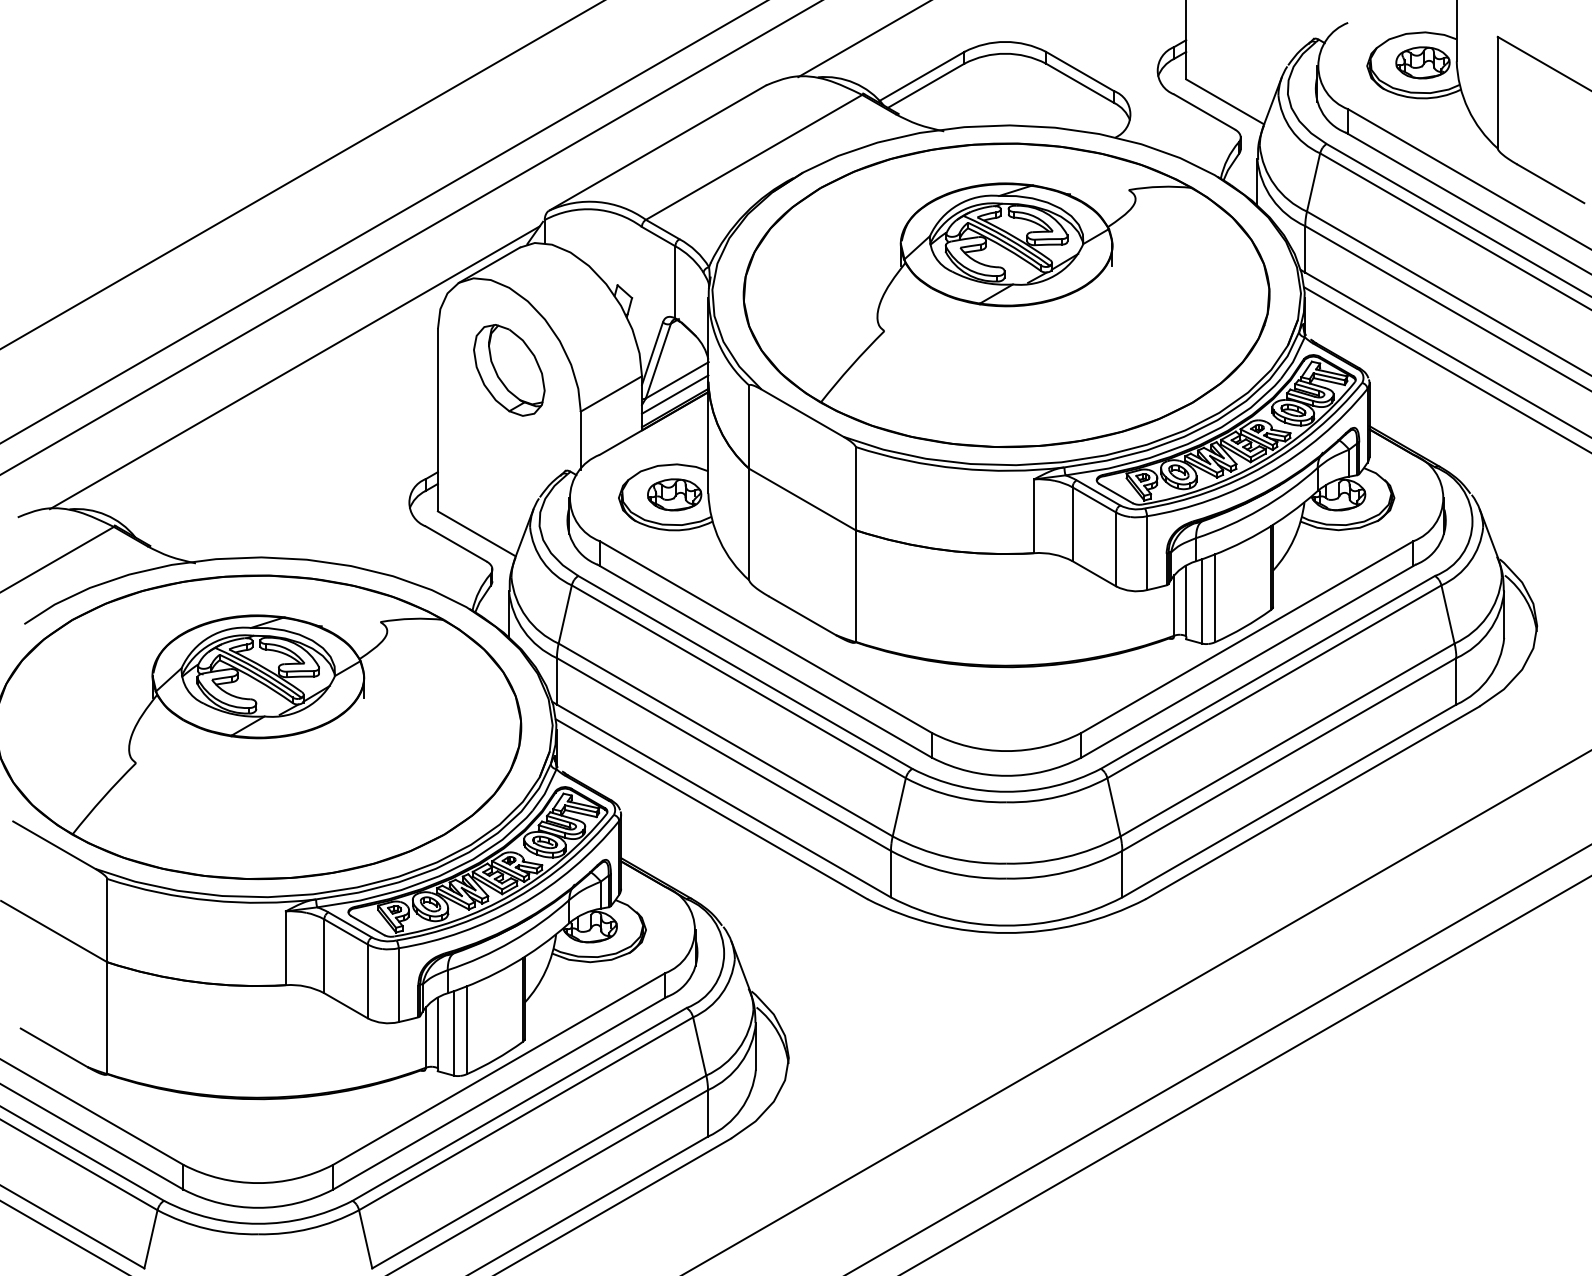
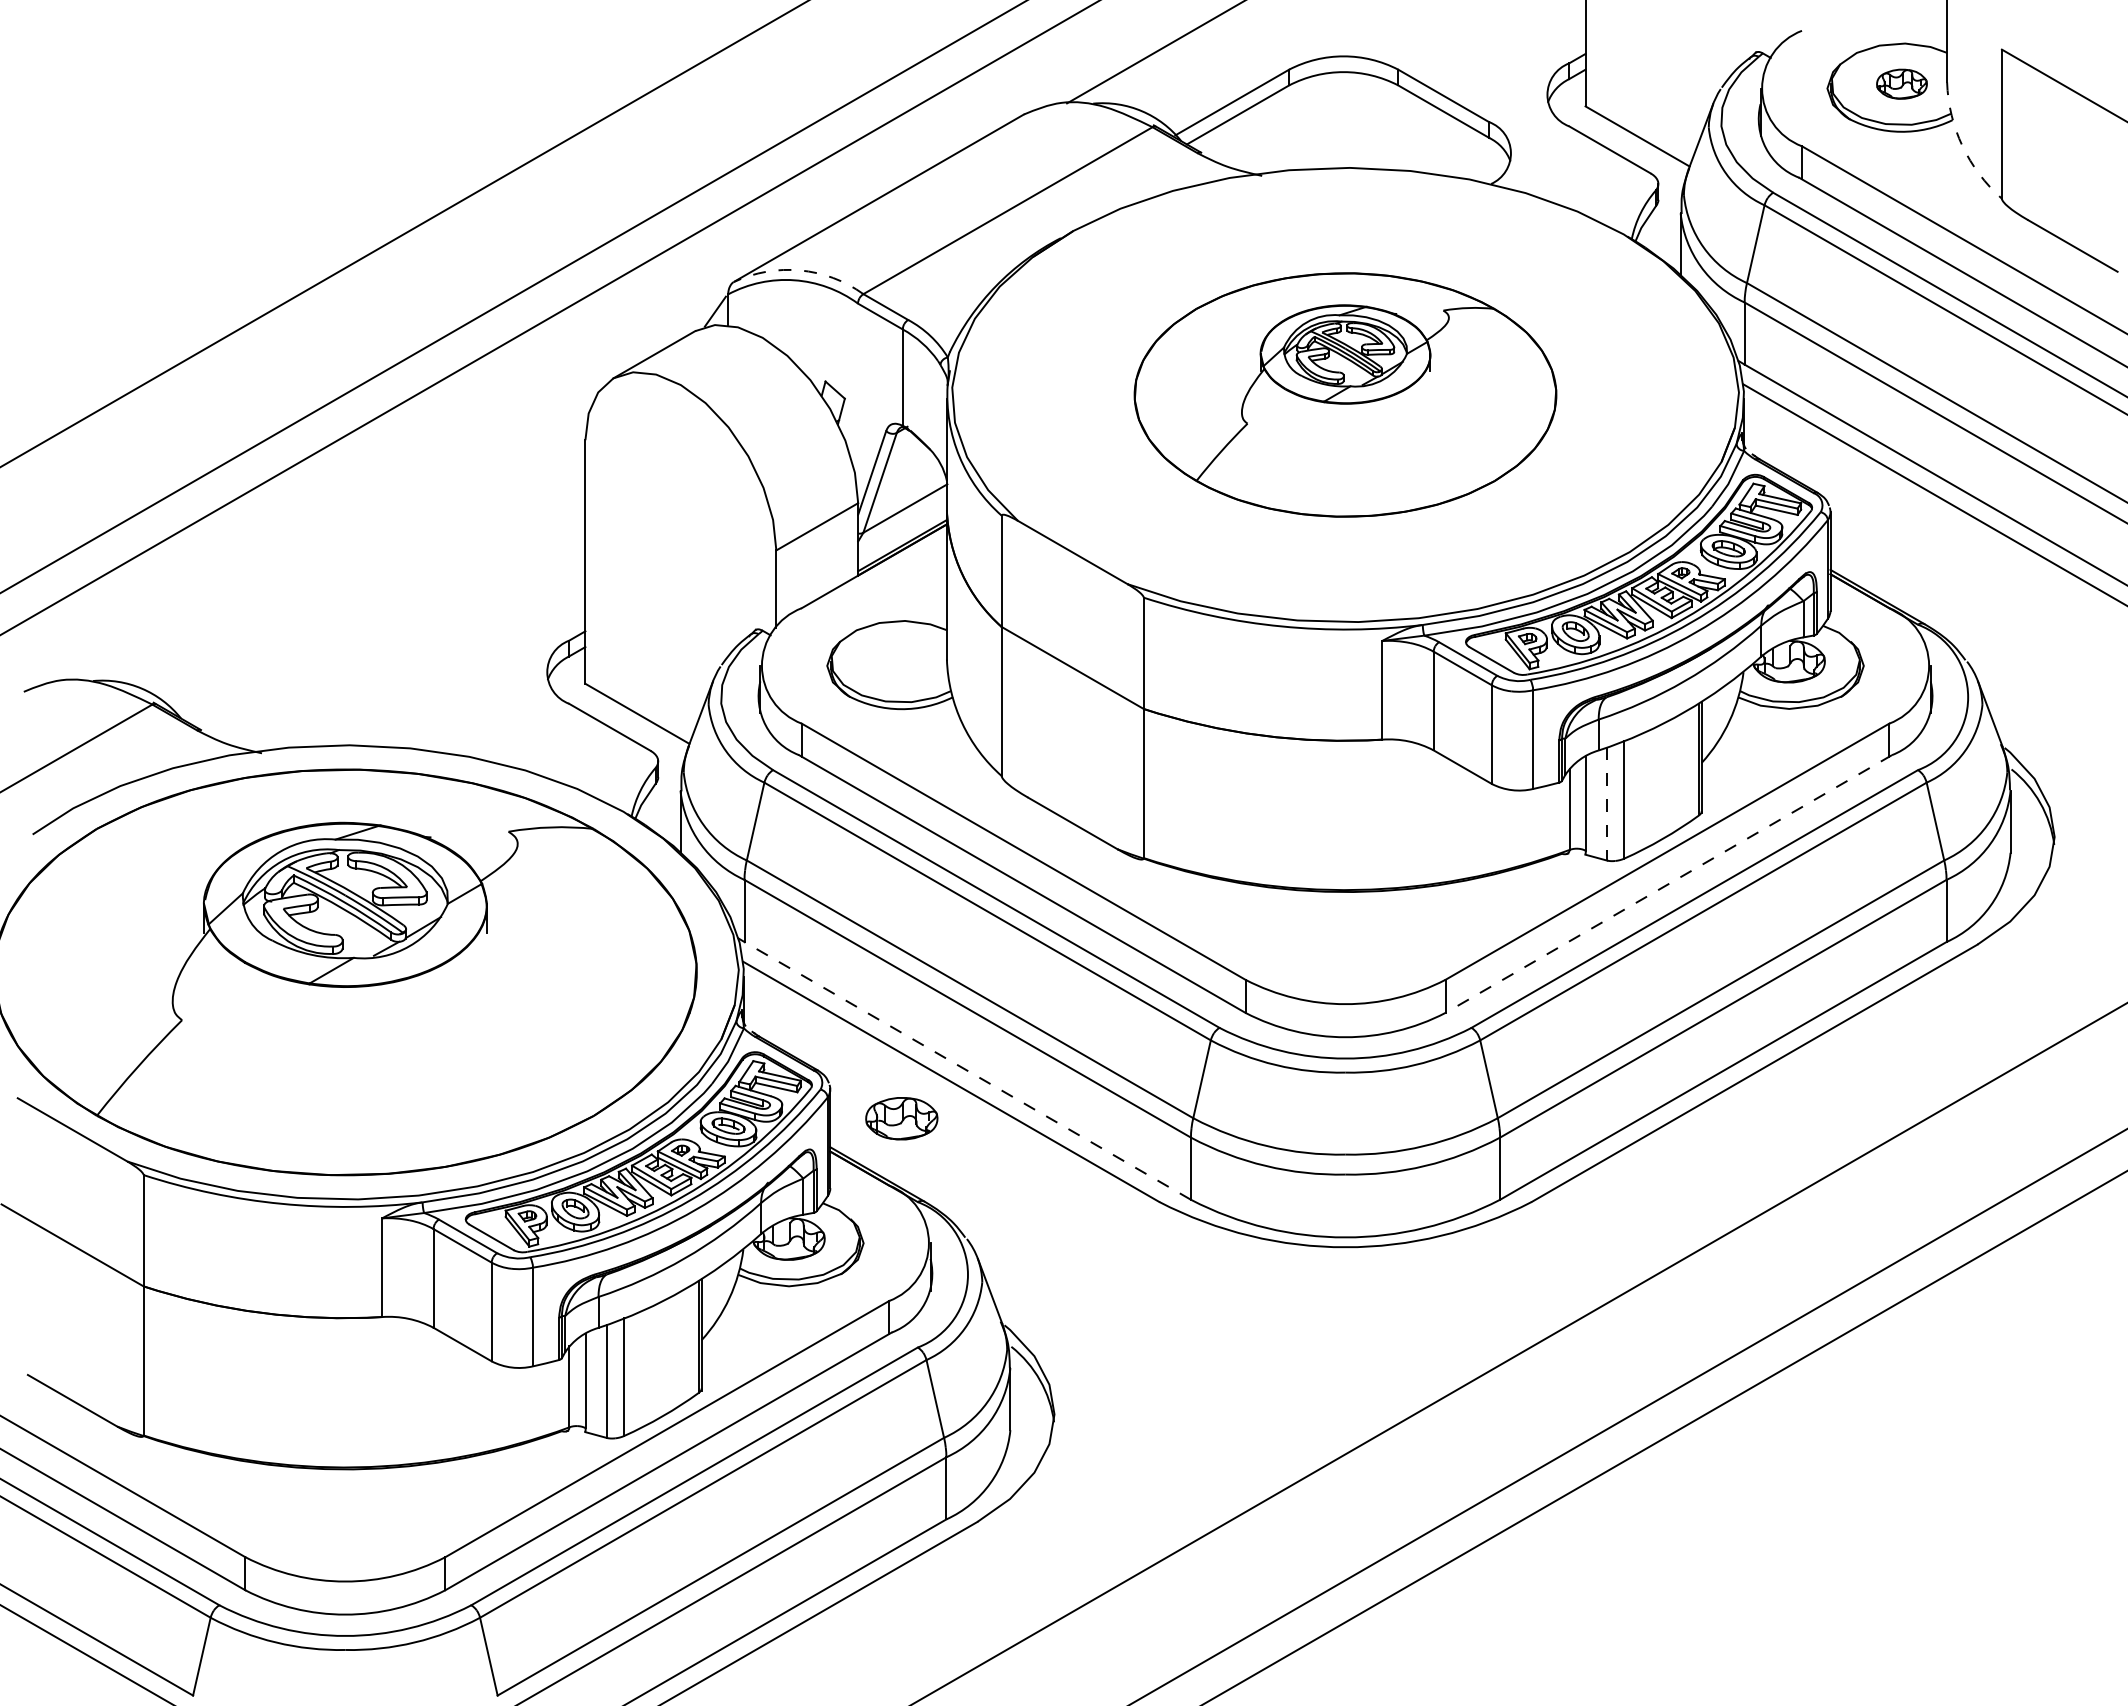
part: (1422, 62) -> (1901, 83), size x0.7
arc: (1468, 109) -> (1962, 146), solid -> dashed
arc: (598, 202) -> (800, 270), solid -> dashed
part: (1006, 294) -> (1345, 394), size x0.6
line: (294, 367) -> (393, 491), removed
part: (509, 369) -> (680, 494), removed
line: (675, 394) -> (902, 527), removed
part: (674, 494) -> (901, 1118), moved
line: (1202, 601) -> (1607, 804), solid -> dashed
line: (1248, 661) -> (1668, 884), solid -> dashed
line: (723, 800) -> (967, 1070), solid -> dashed

